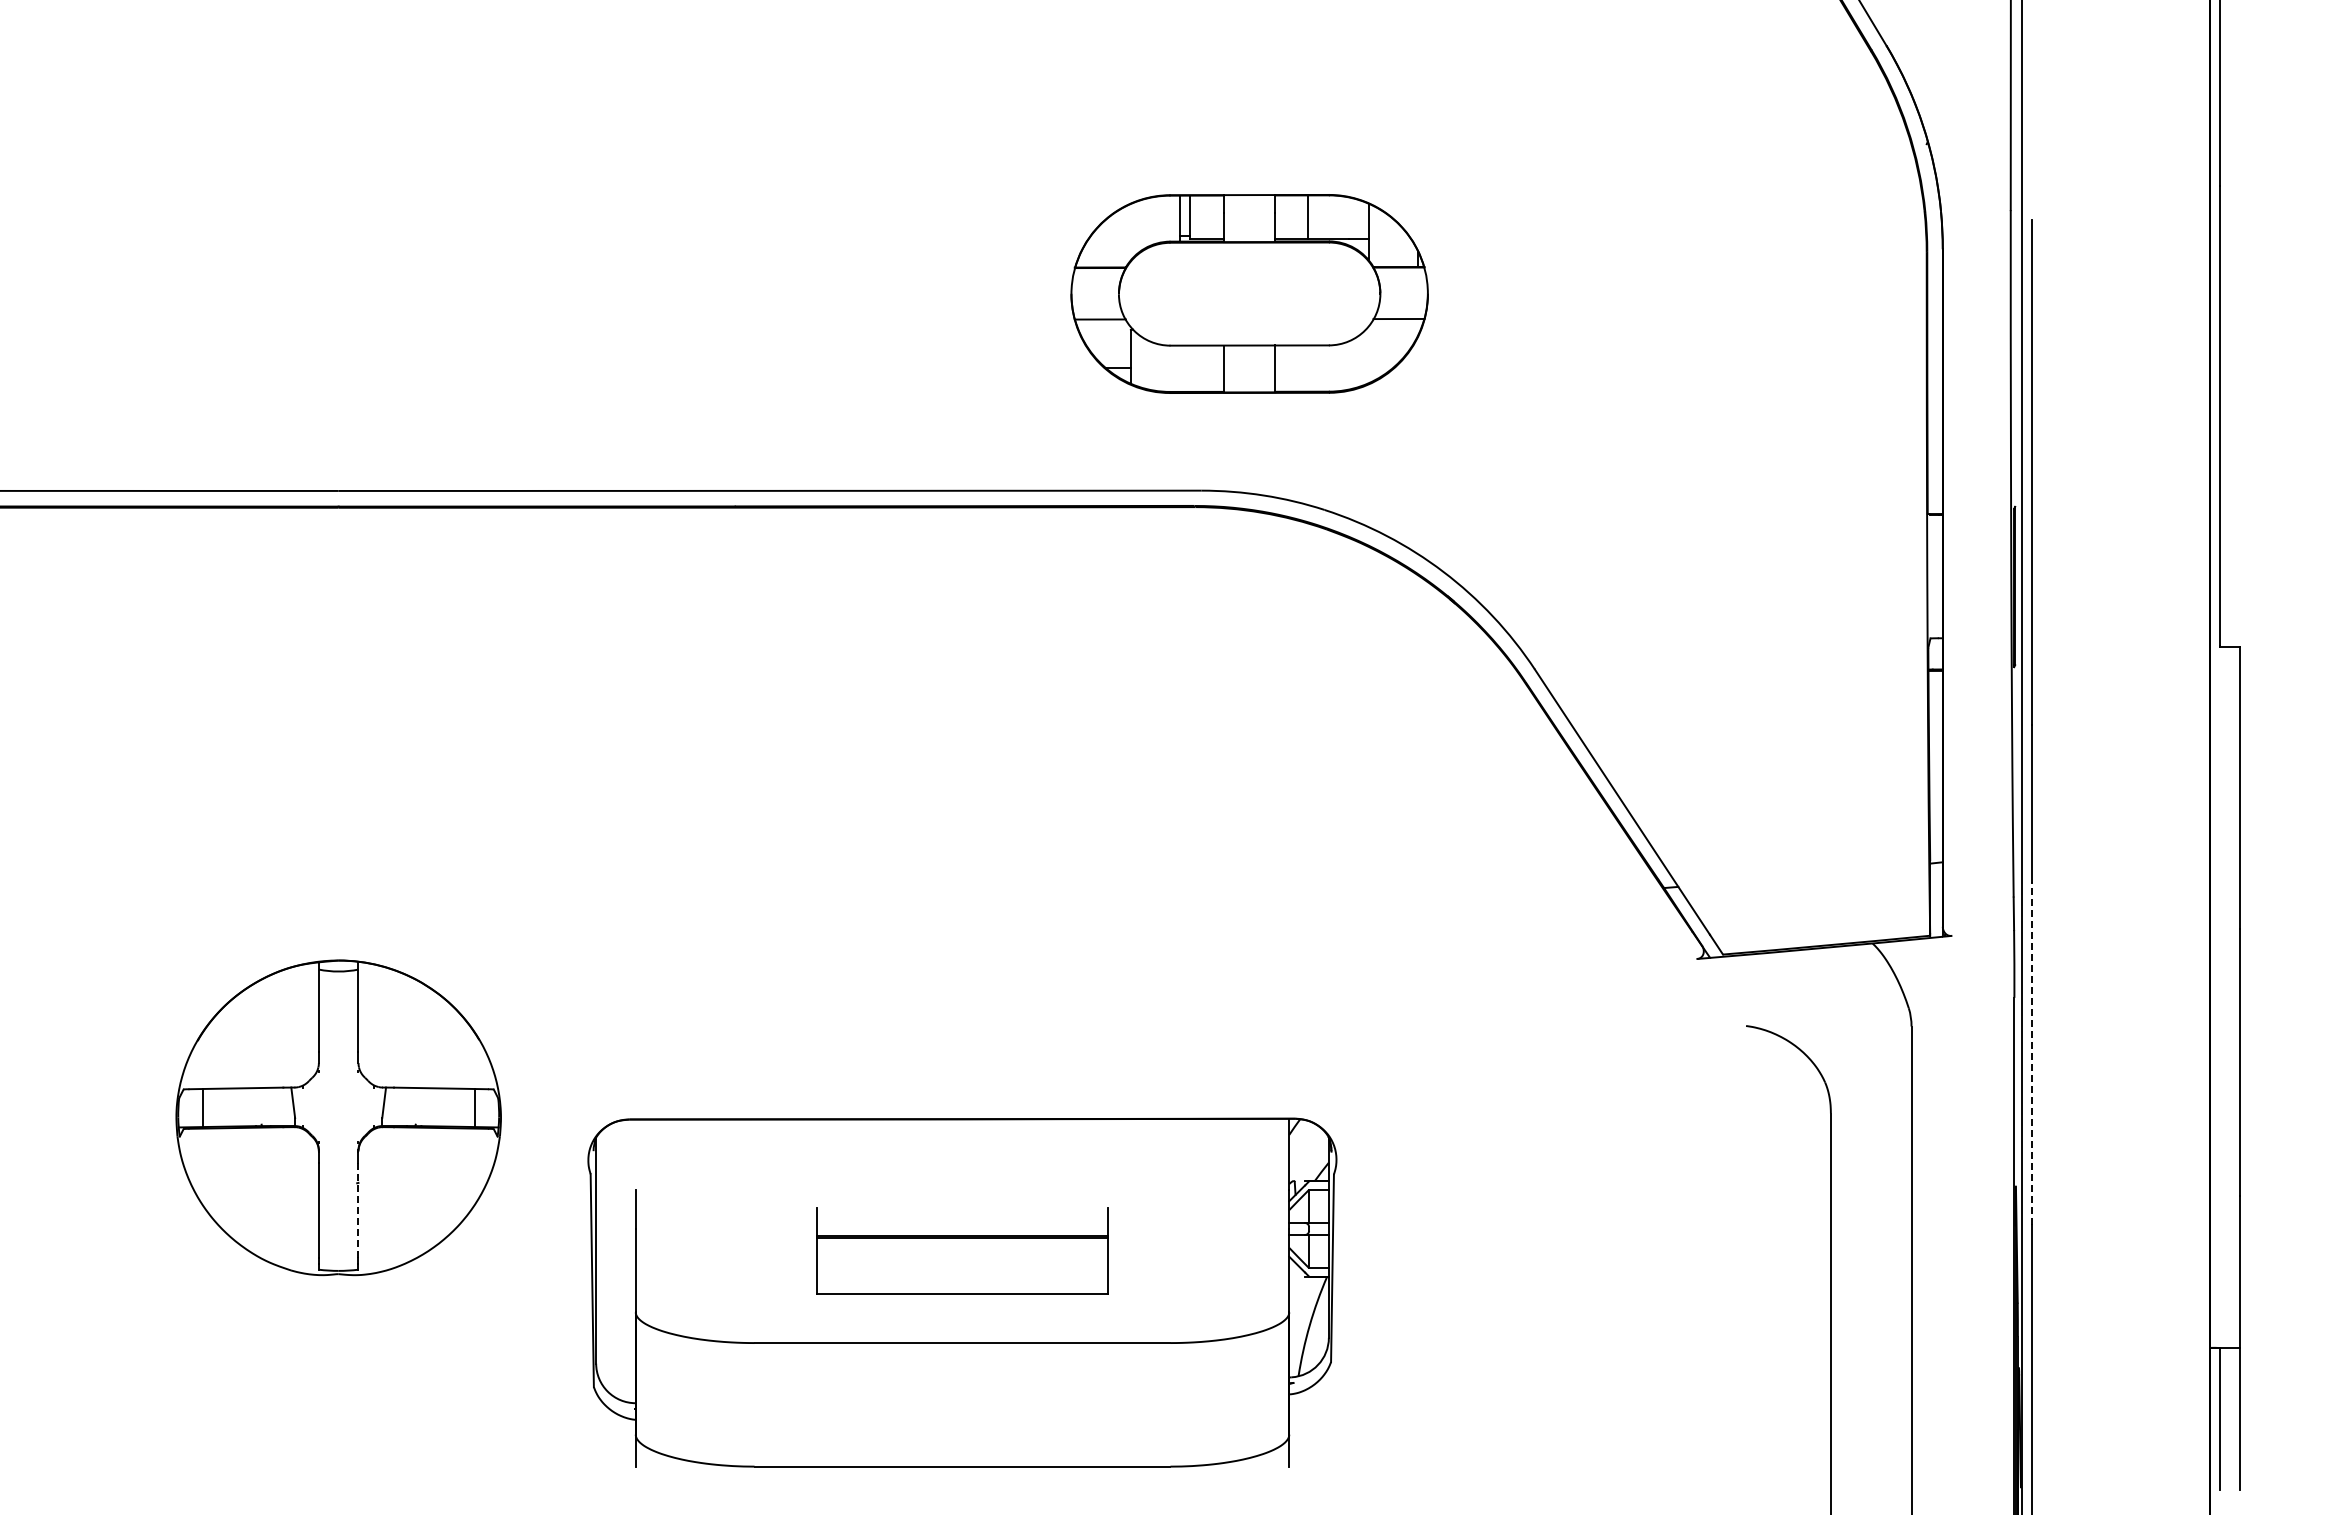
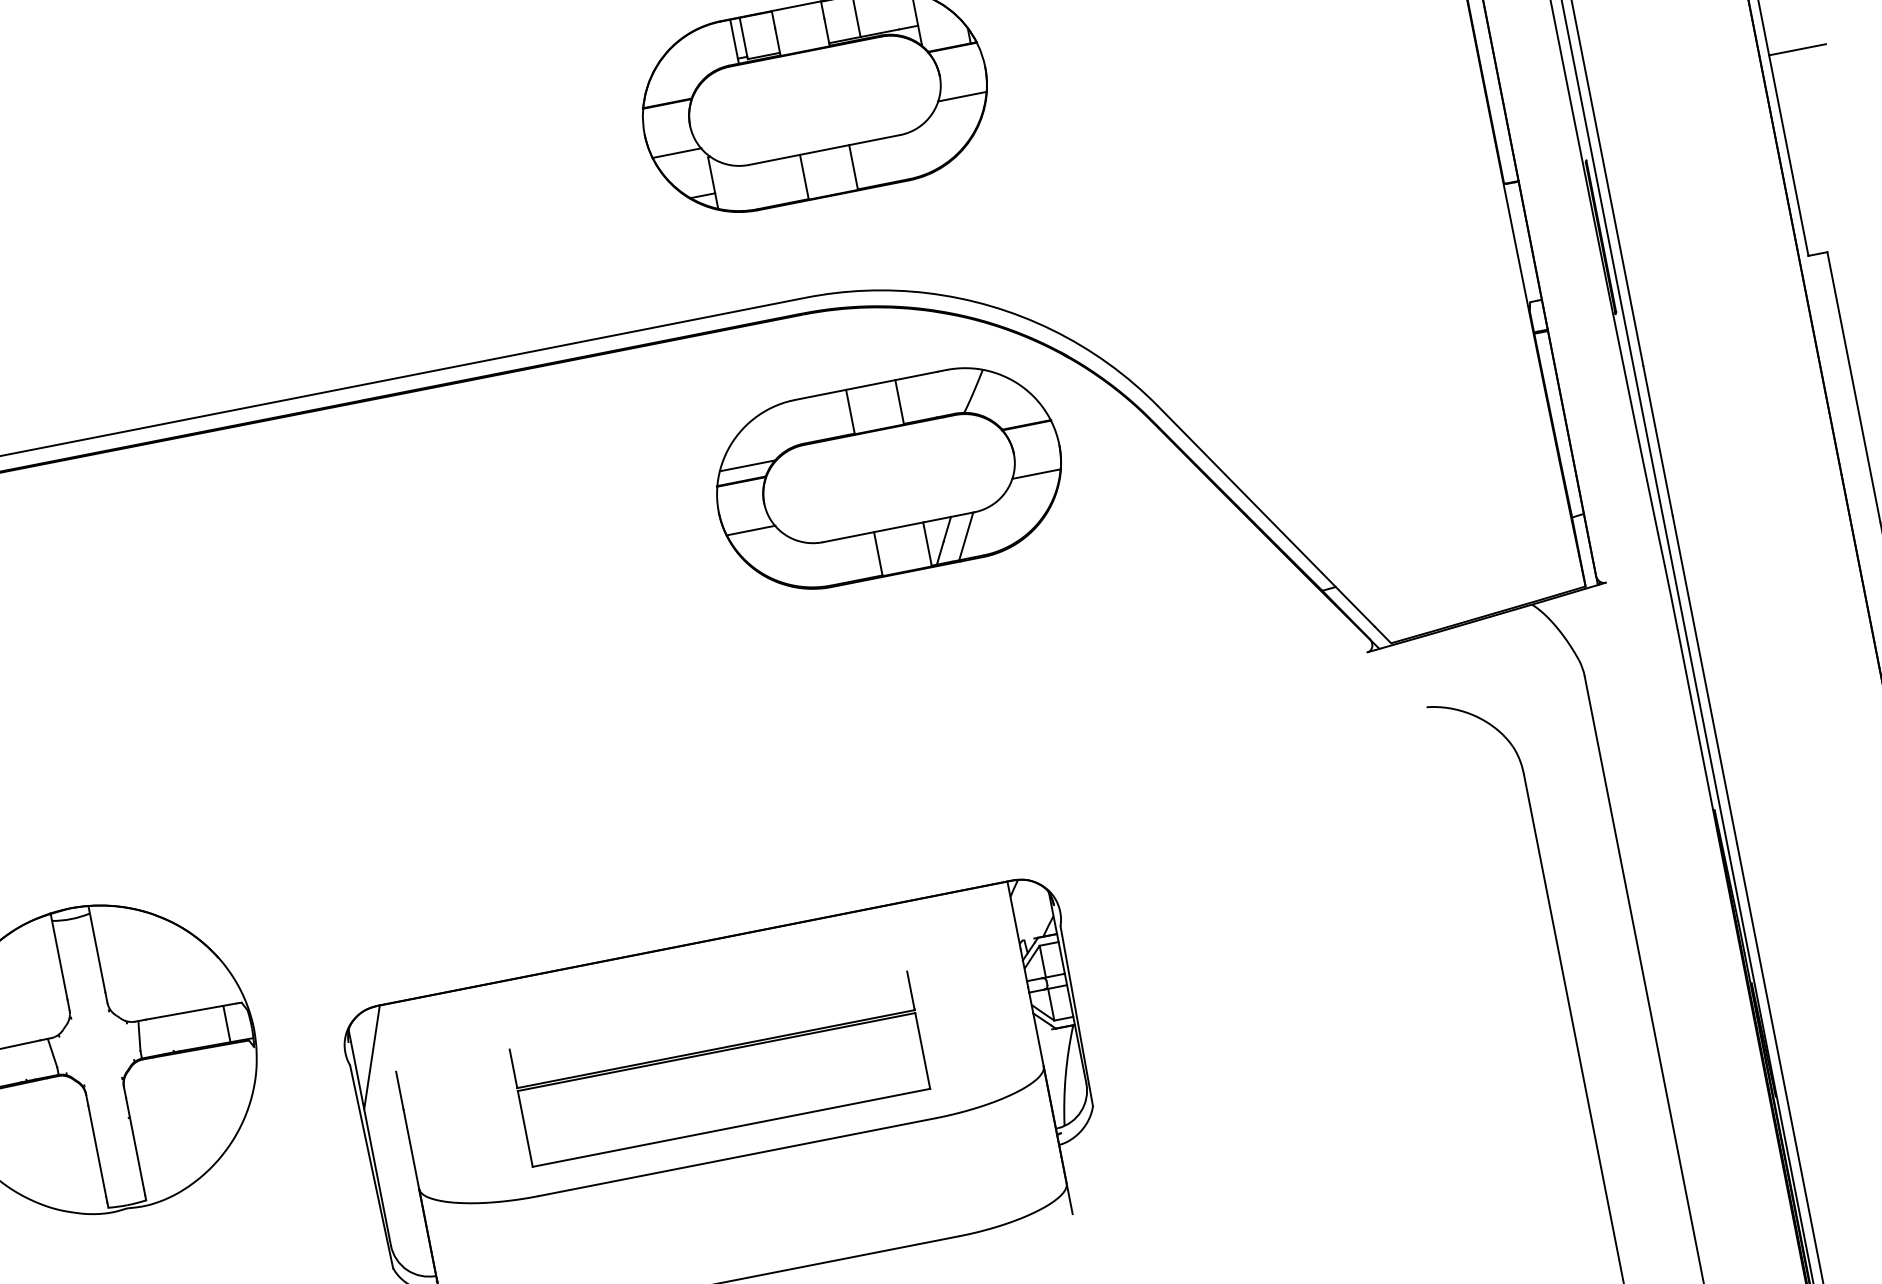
line: (2249, 436) -> (1797, 49), added
part: (1249, 689) -> (888, 478), added
line: (2031, 1052) -> (1704, 679), dashed -> solid
line: (614, 1170) -> (372, 1057), added
line: (358, 1210) -> (135, 1143), dashed -> solid
part: (962, 1250) -> (719, 1068), size x1.43

